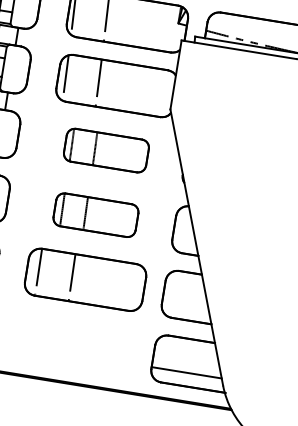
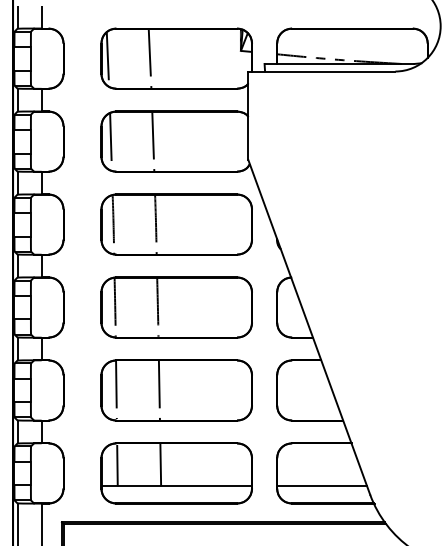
part: (106, 150) -> (176, 224), size x1.43
part: (95, 215) -> (176, 307), size x1.43
part: (74, 344) -> (176, 473), added

